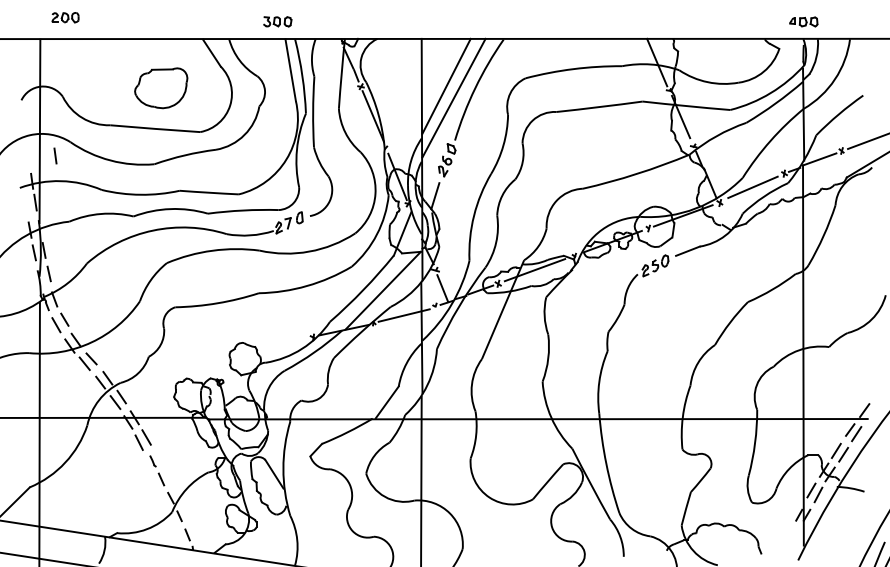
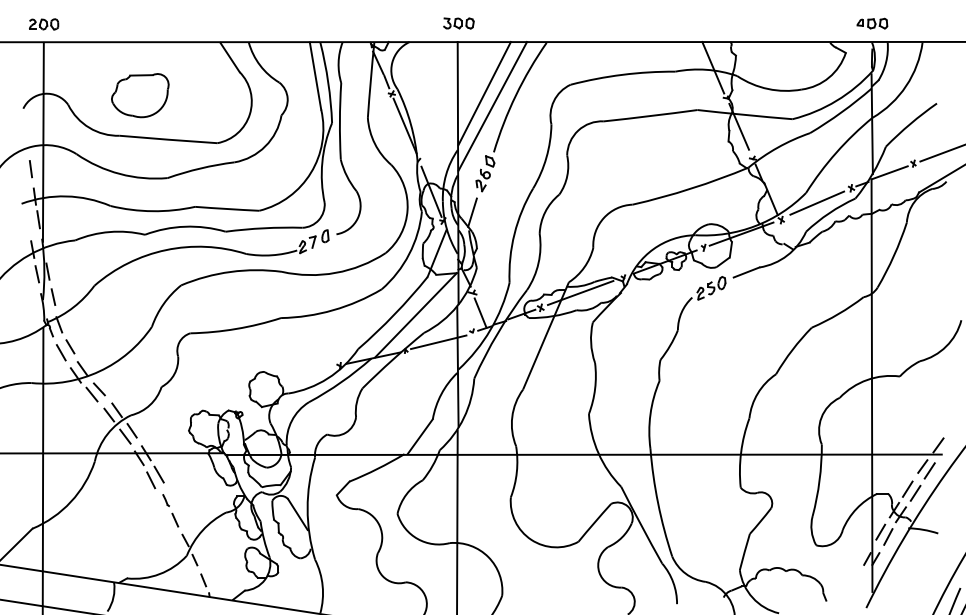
part: (65, 17) -> (43, 24), moved
part: (277, 21) -> (458, 23), moved
part: (161, 88) -> (140, 95), moved
line: (55, 155) -> (30, 168), moved

